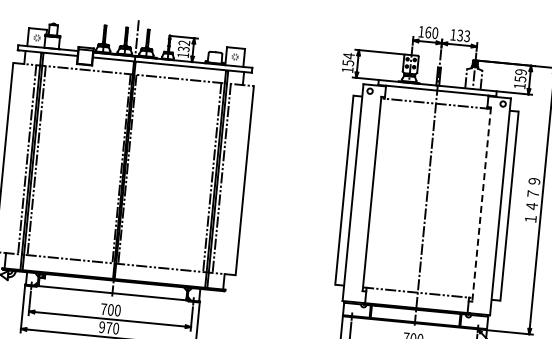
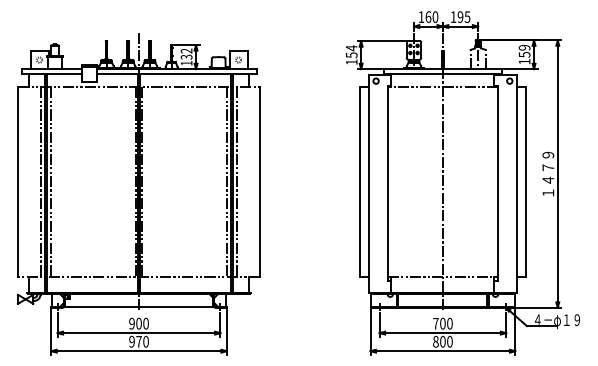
text: (463, 35) -> (463, 16), 133 -> 195
line: (482, 204) -> (498, 183), dashed -> solid
text: (103, 309) -> (131, 323), 700 -> 900

